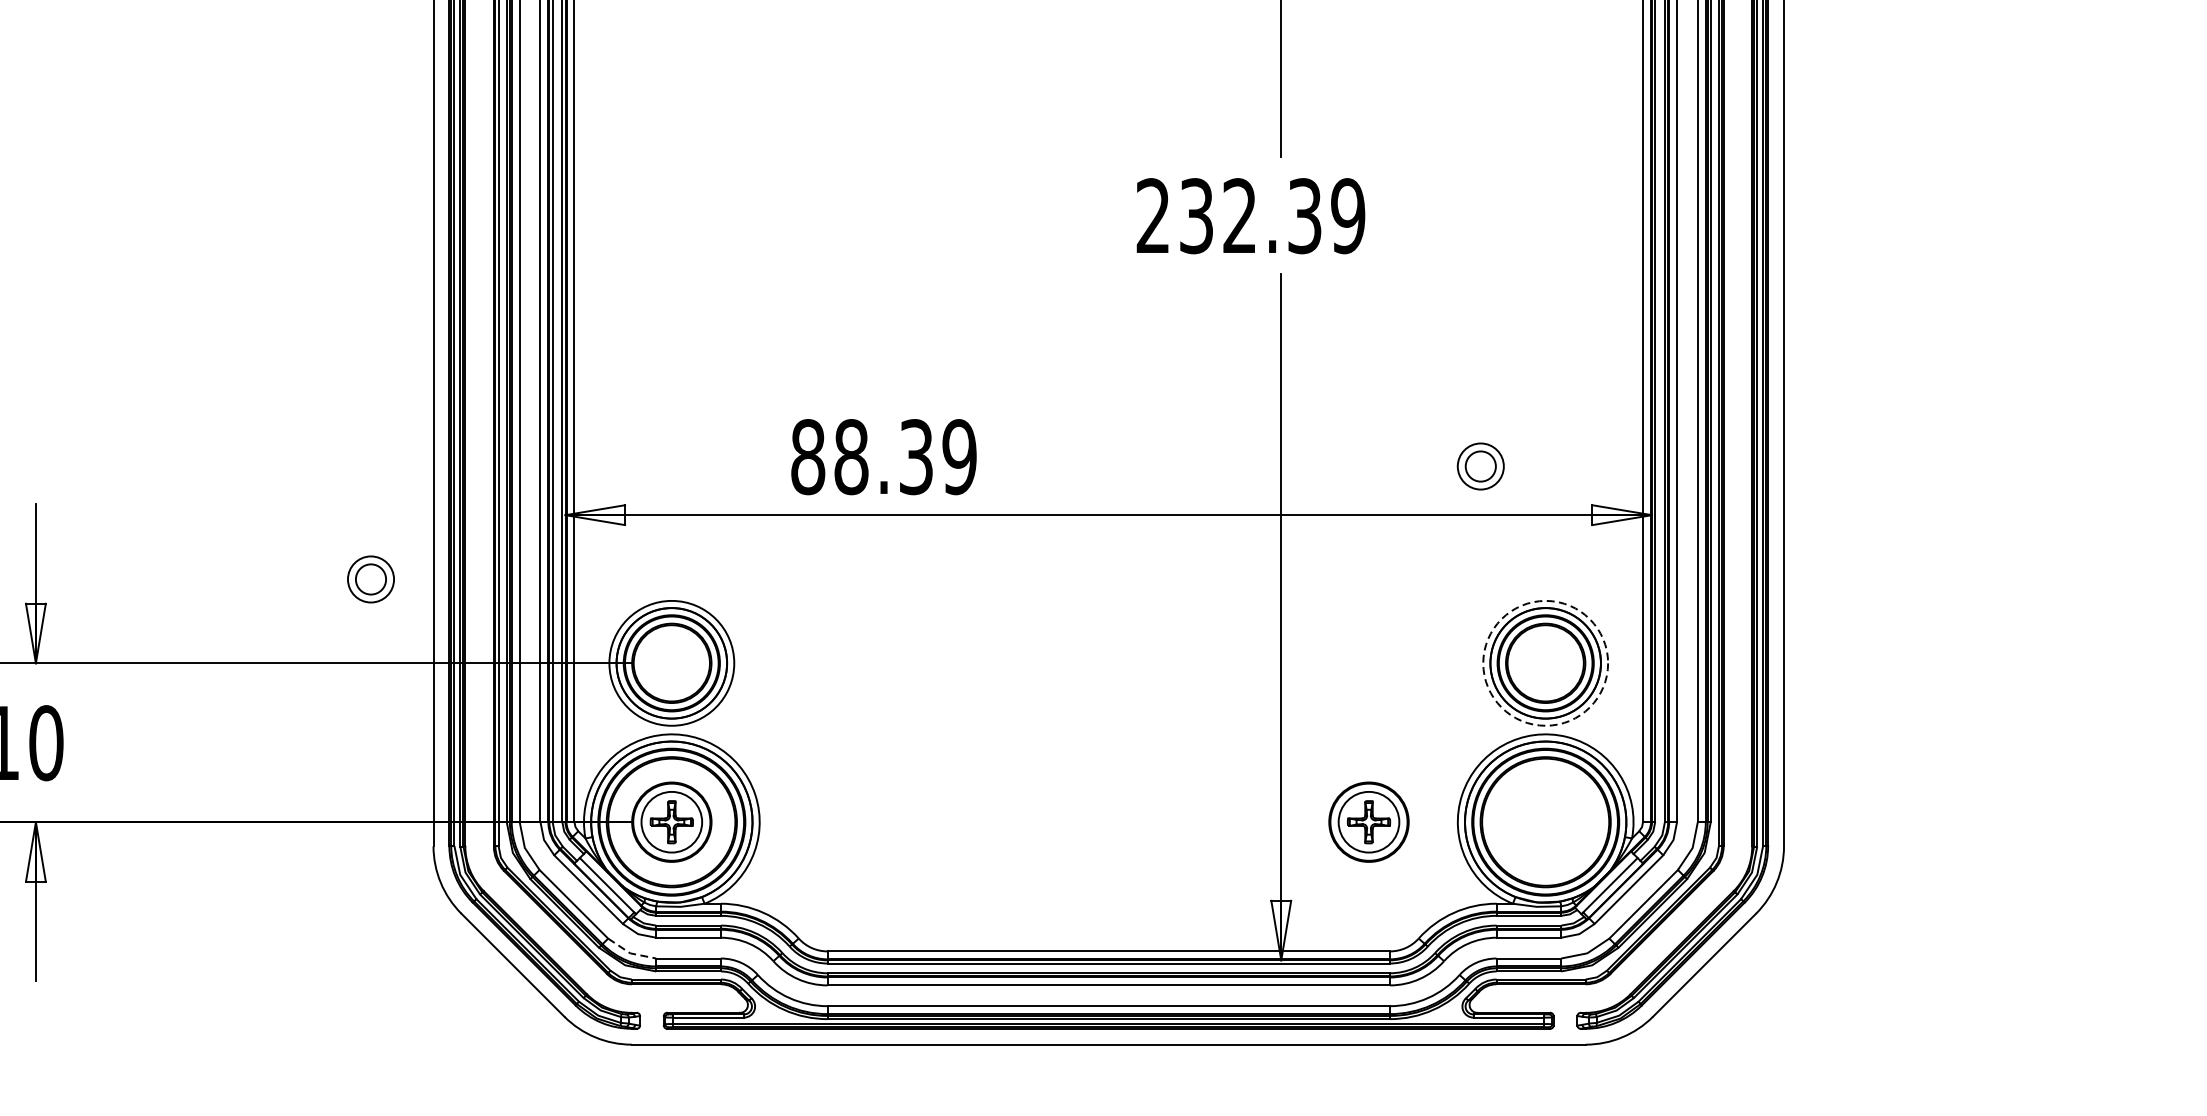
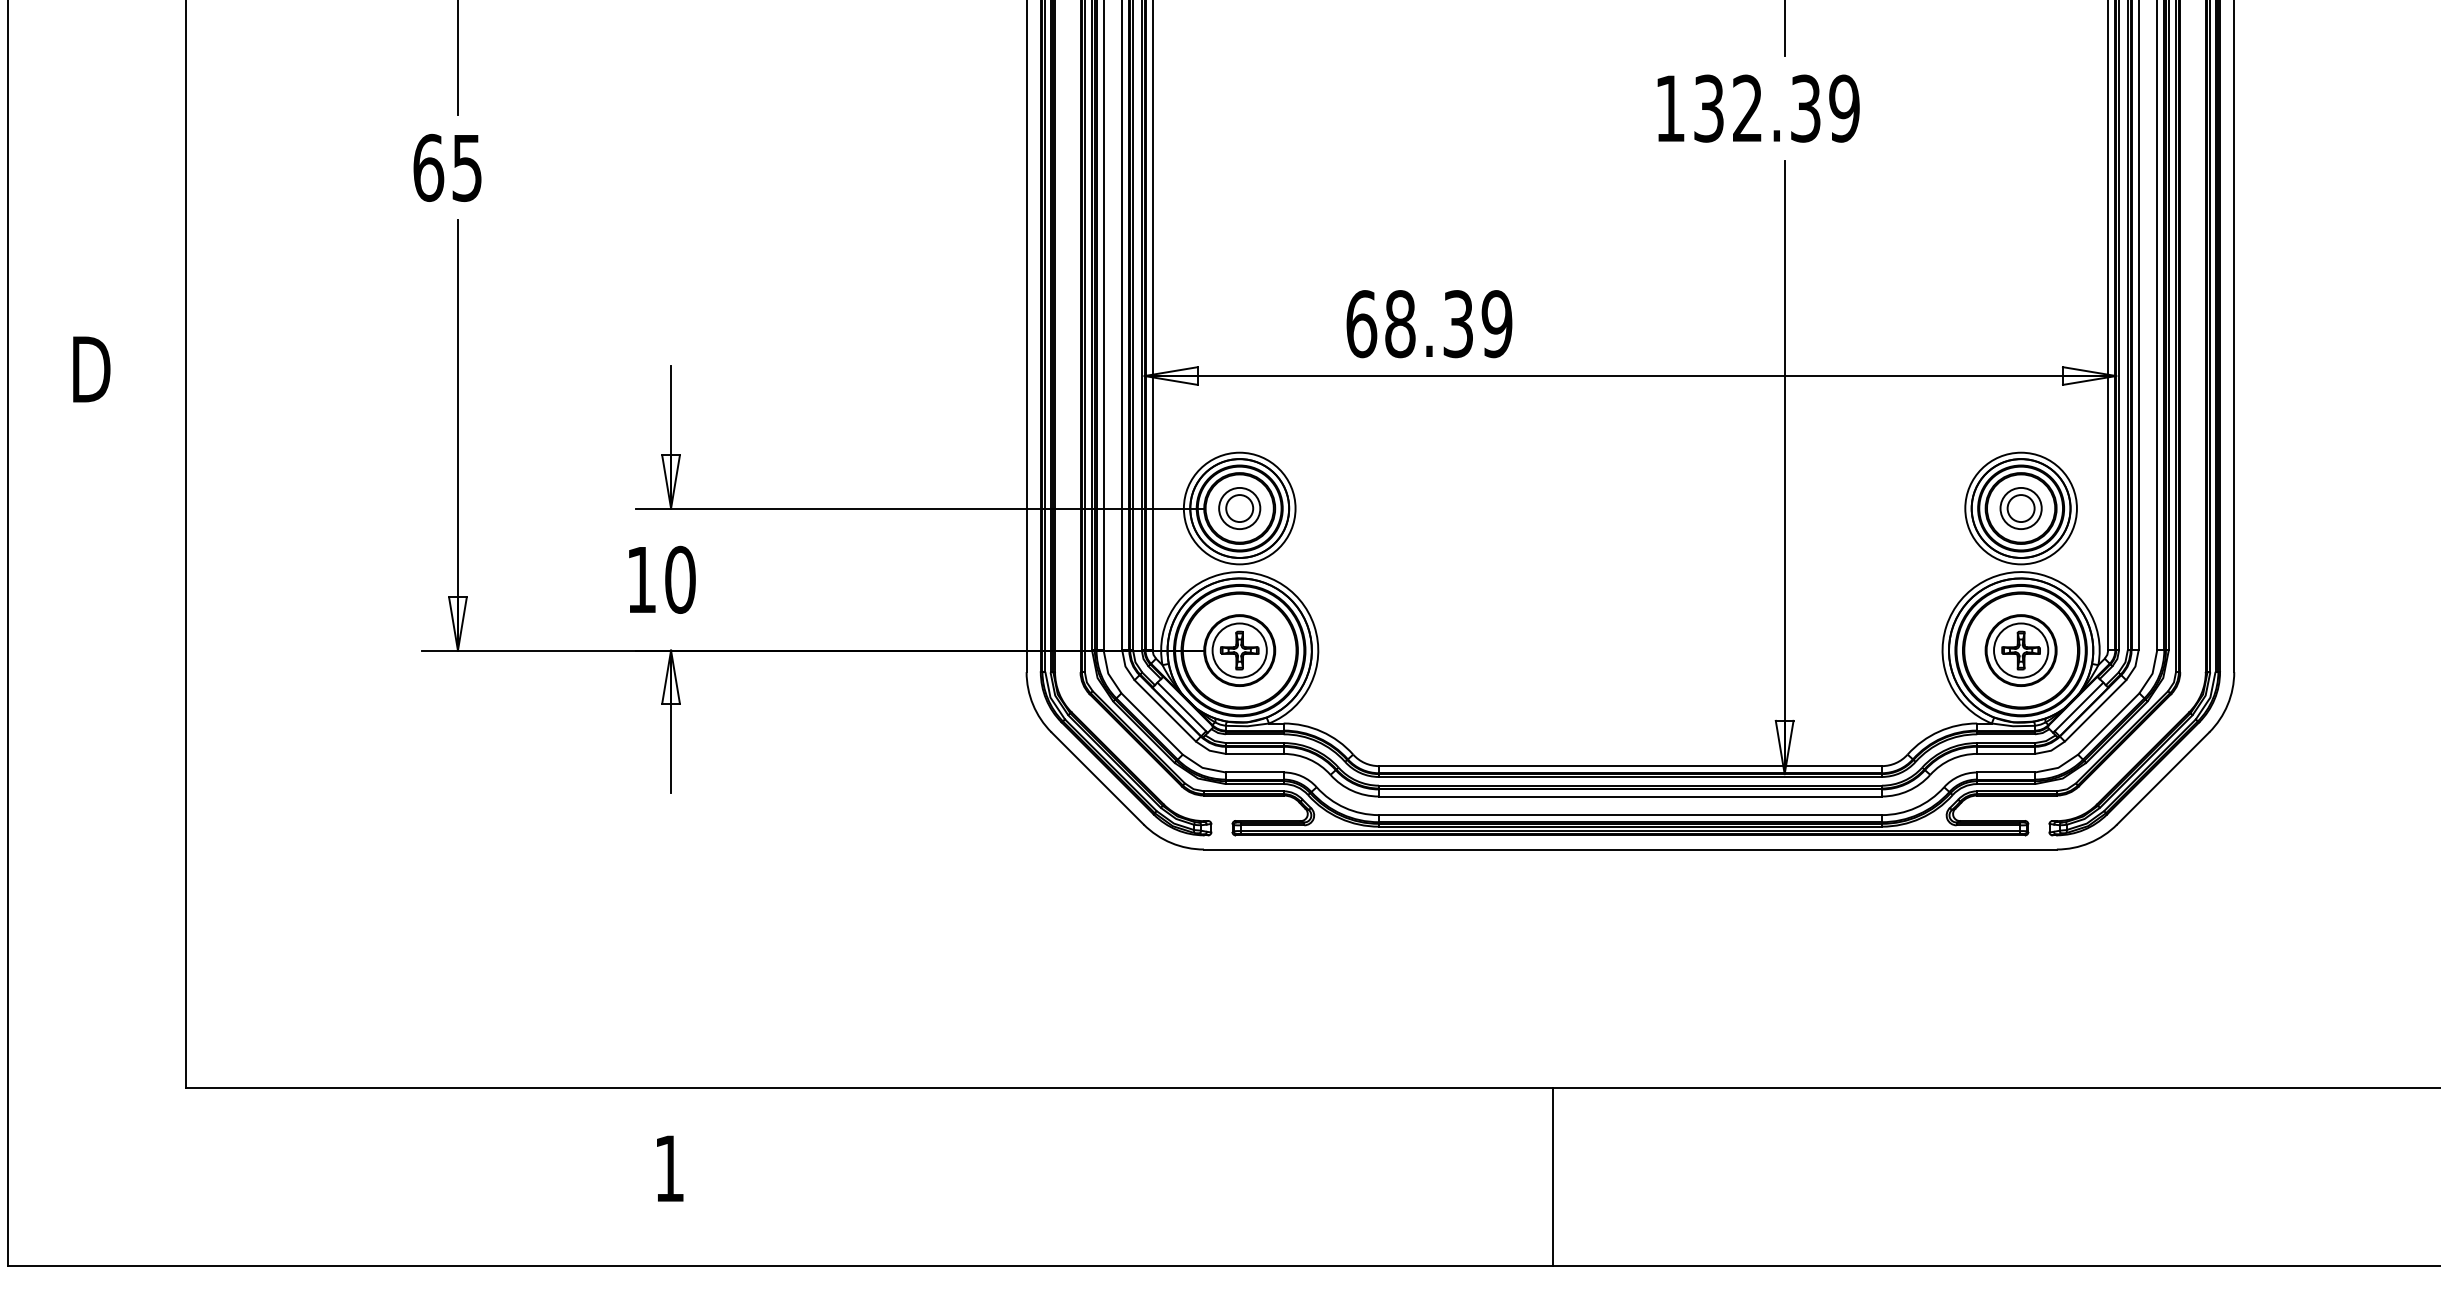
text: (1152, 214) -> (1669, 107), 232.39 -> 132.39
text: (808, 457) -> (1361, 324), 88.39 -> 68.39
part: (1480, 466) -> (2020, 508), moved
part: (370, 579) -> (1239, 508), moved
circle: (1544, 663) -> (2020, 508), dashed -> solid
part: (1368, 822) -> (2020, 650), moved
line: (630, 952) -> (1202, 767), dashed -> solid

